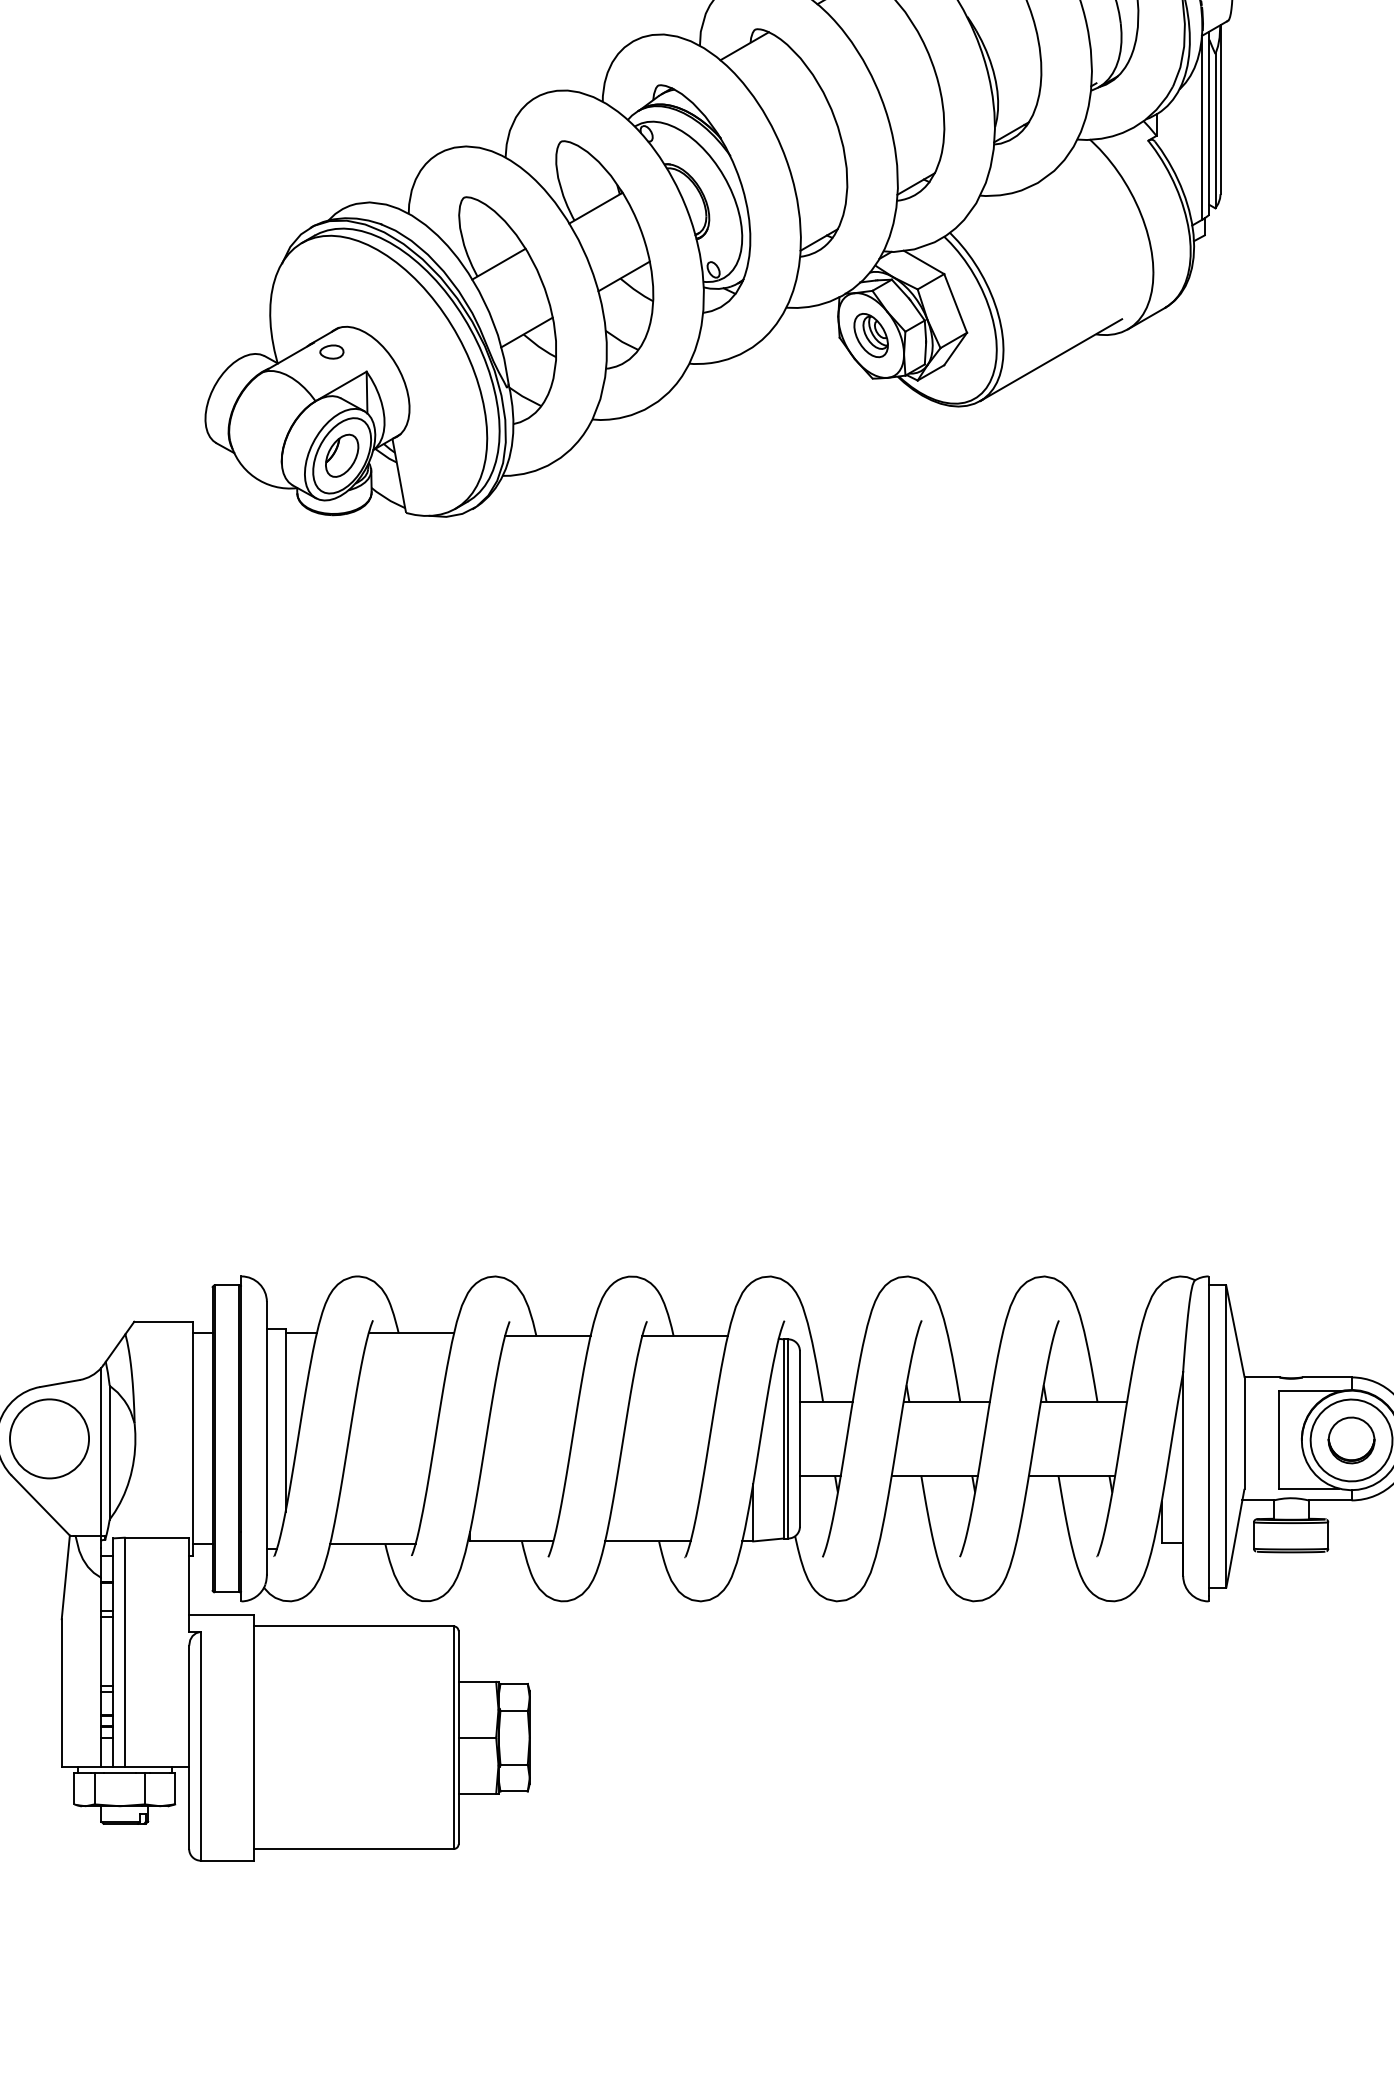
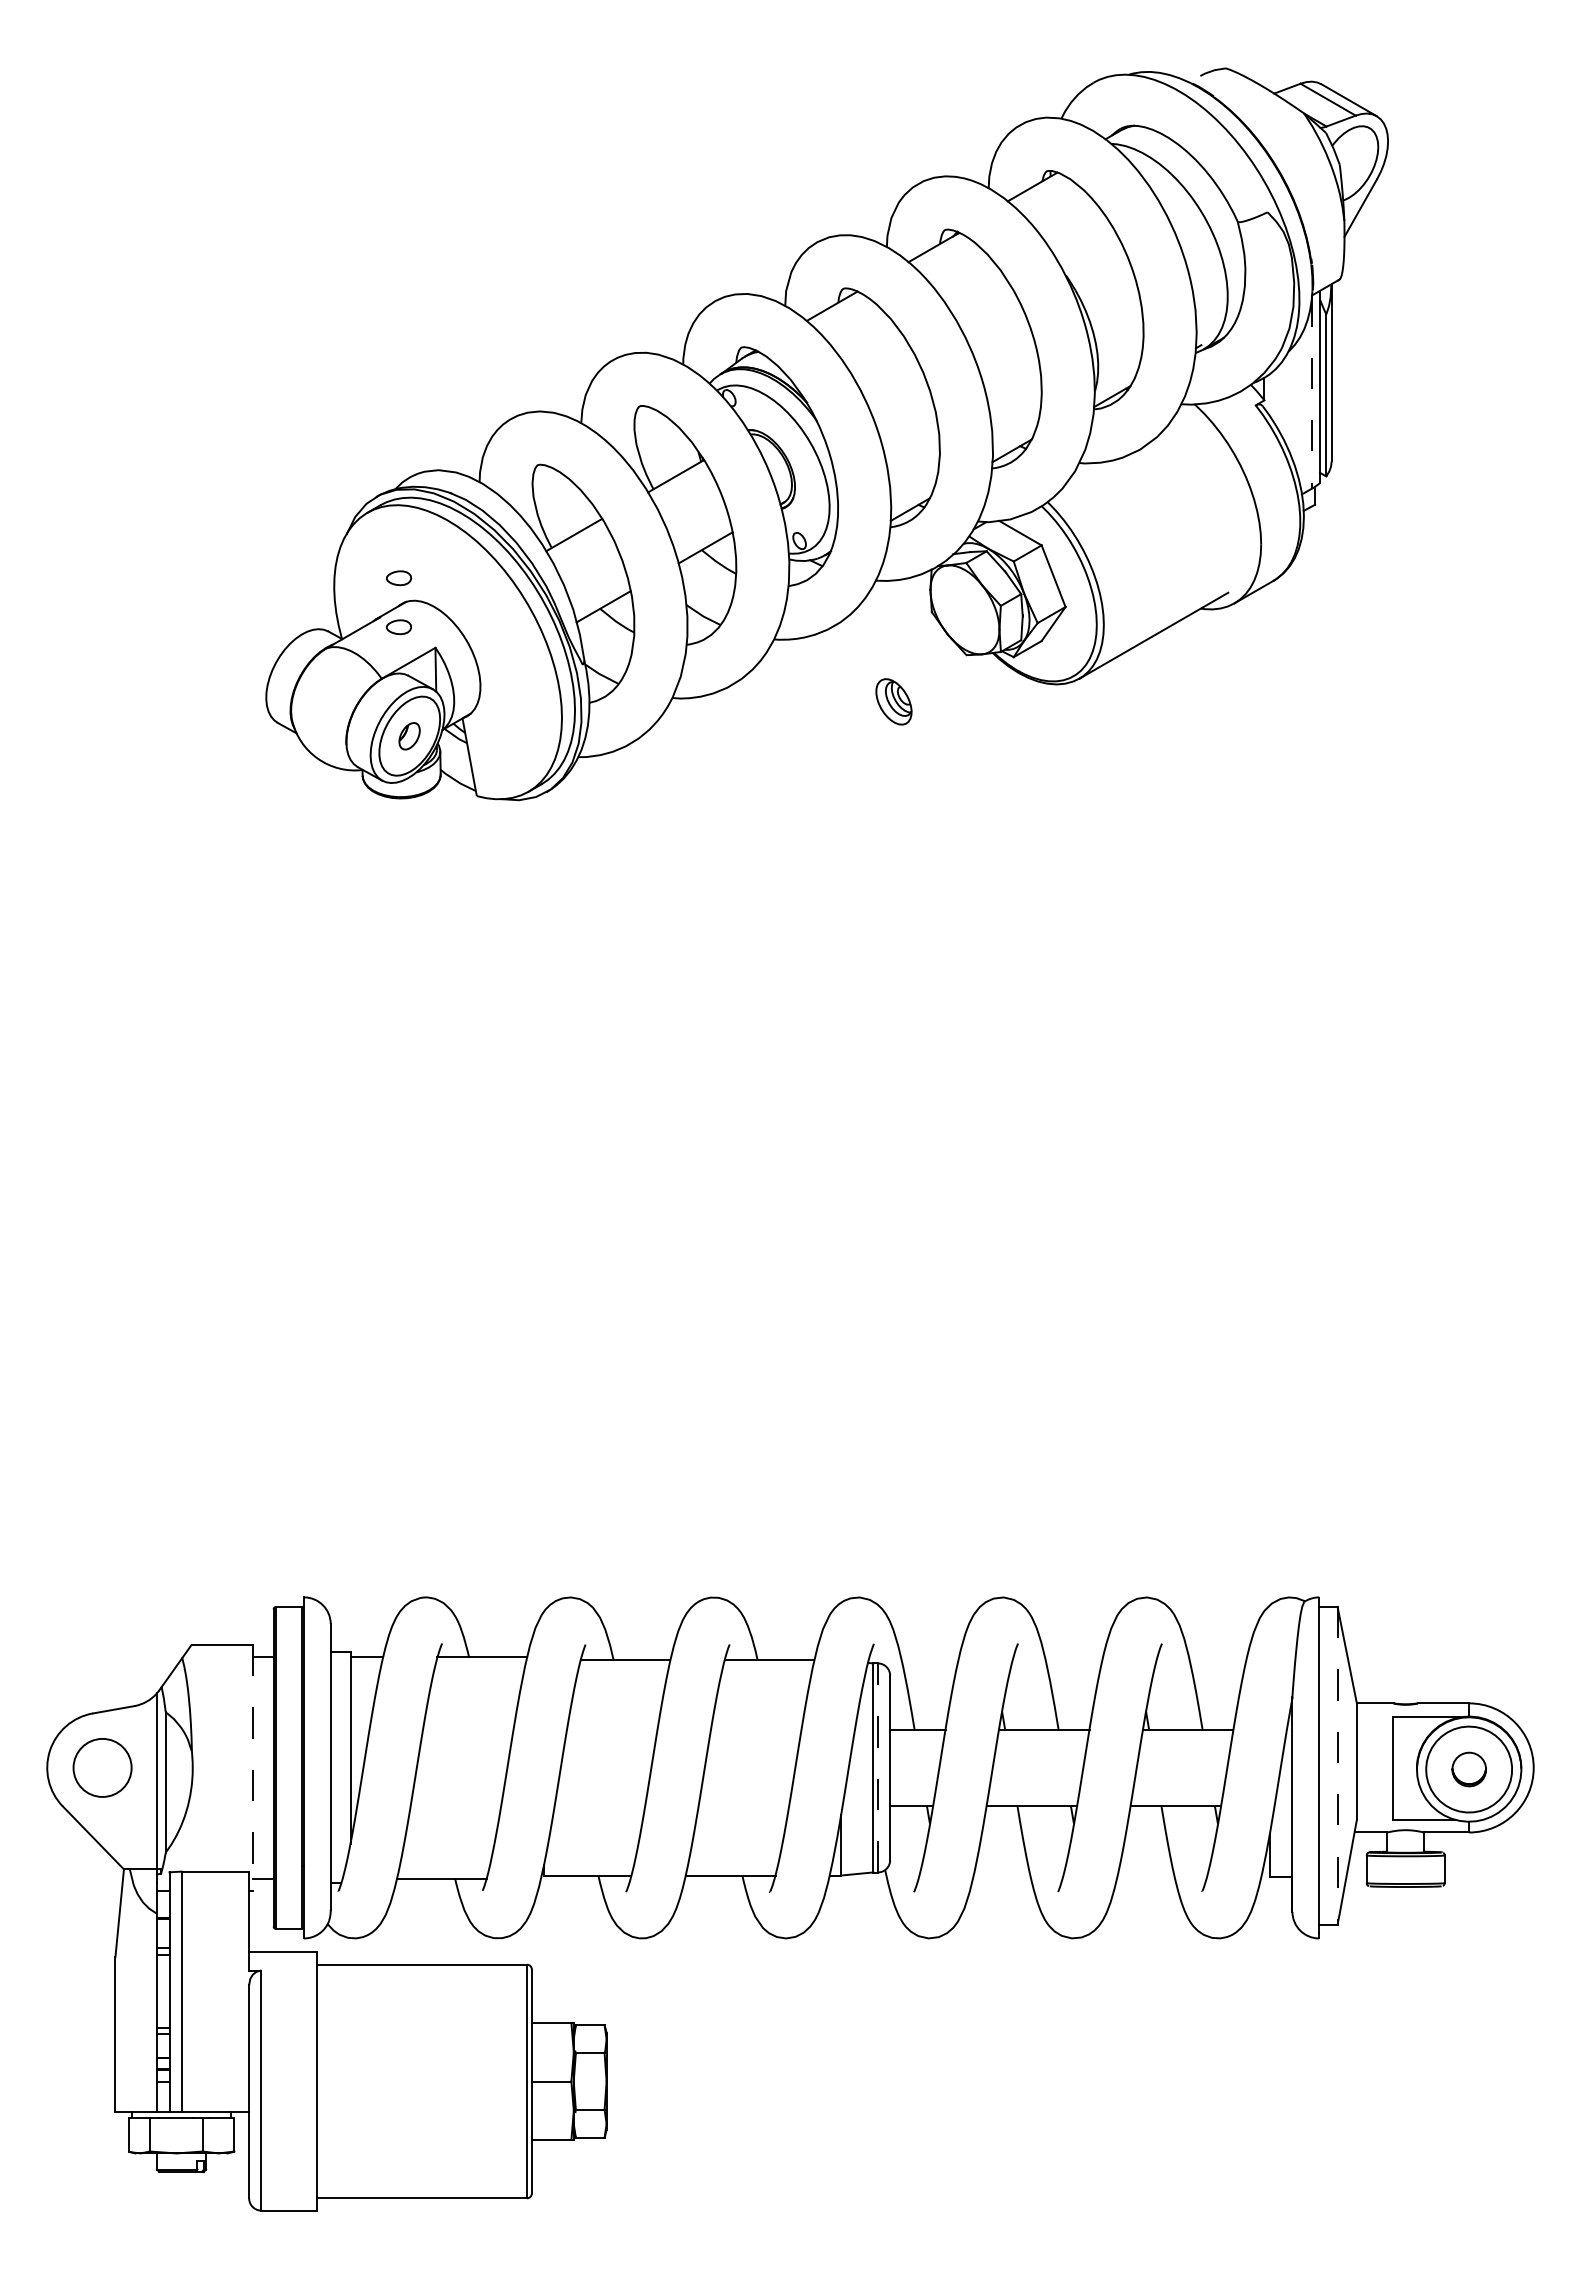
line: (1202, 127) -> (1312, 391), solid -> dashed
part: (331, 305) -> (398, 578), added
part: (870, 335) -> (893, 701), moved
part: (341, 456) -> (409, 736), size x0.6
line: (1226, 1436) -> (1337, 1765), solid -> dashed
circle: (49, 1438) -> (102, 1767), size x0.7
line: (193, 1438) -> (253, 1767), solid -> dashed
line: (787, 1438) -> (877, 1767), solid -> dashed
part: (1351, 1440) -> (1469, 1769), size x0.7

